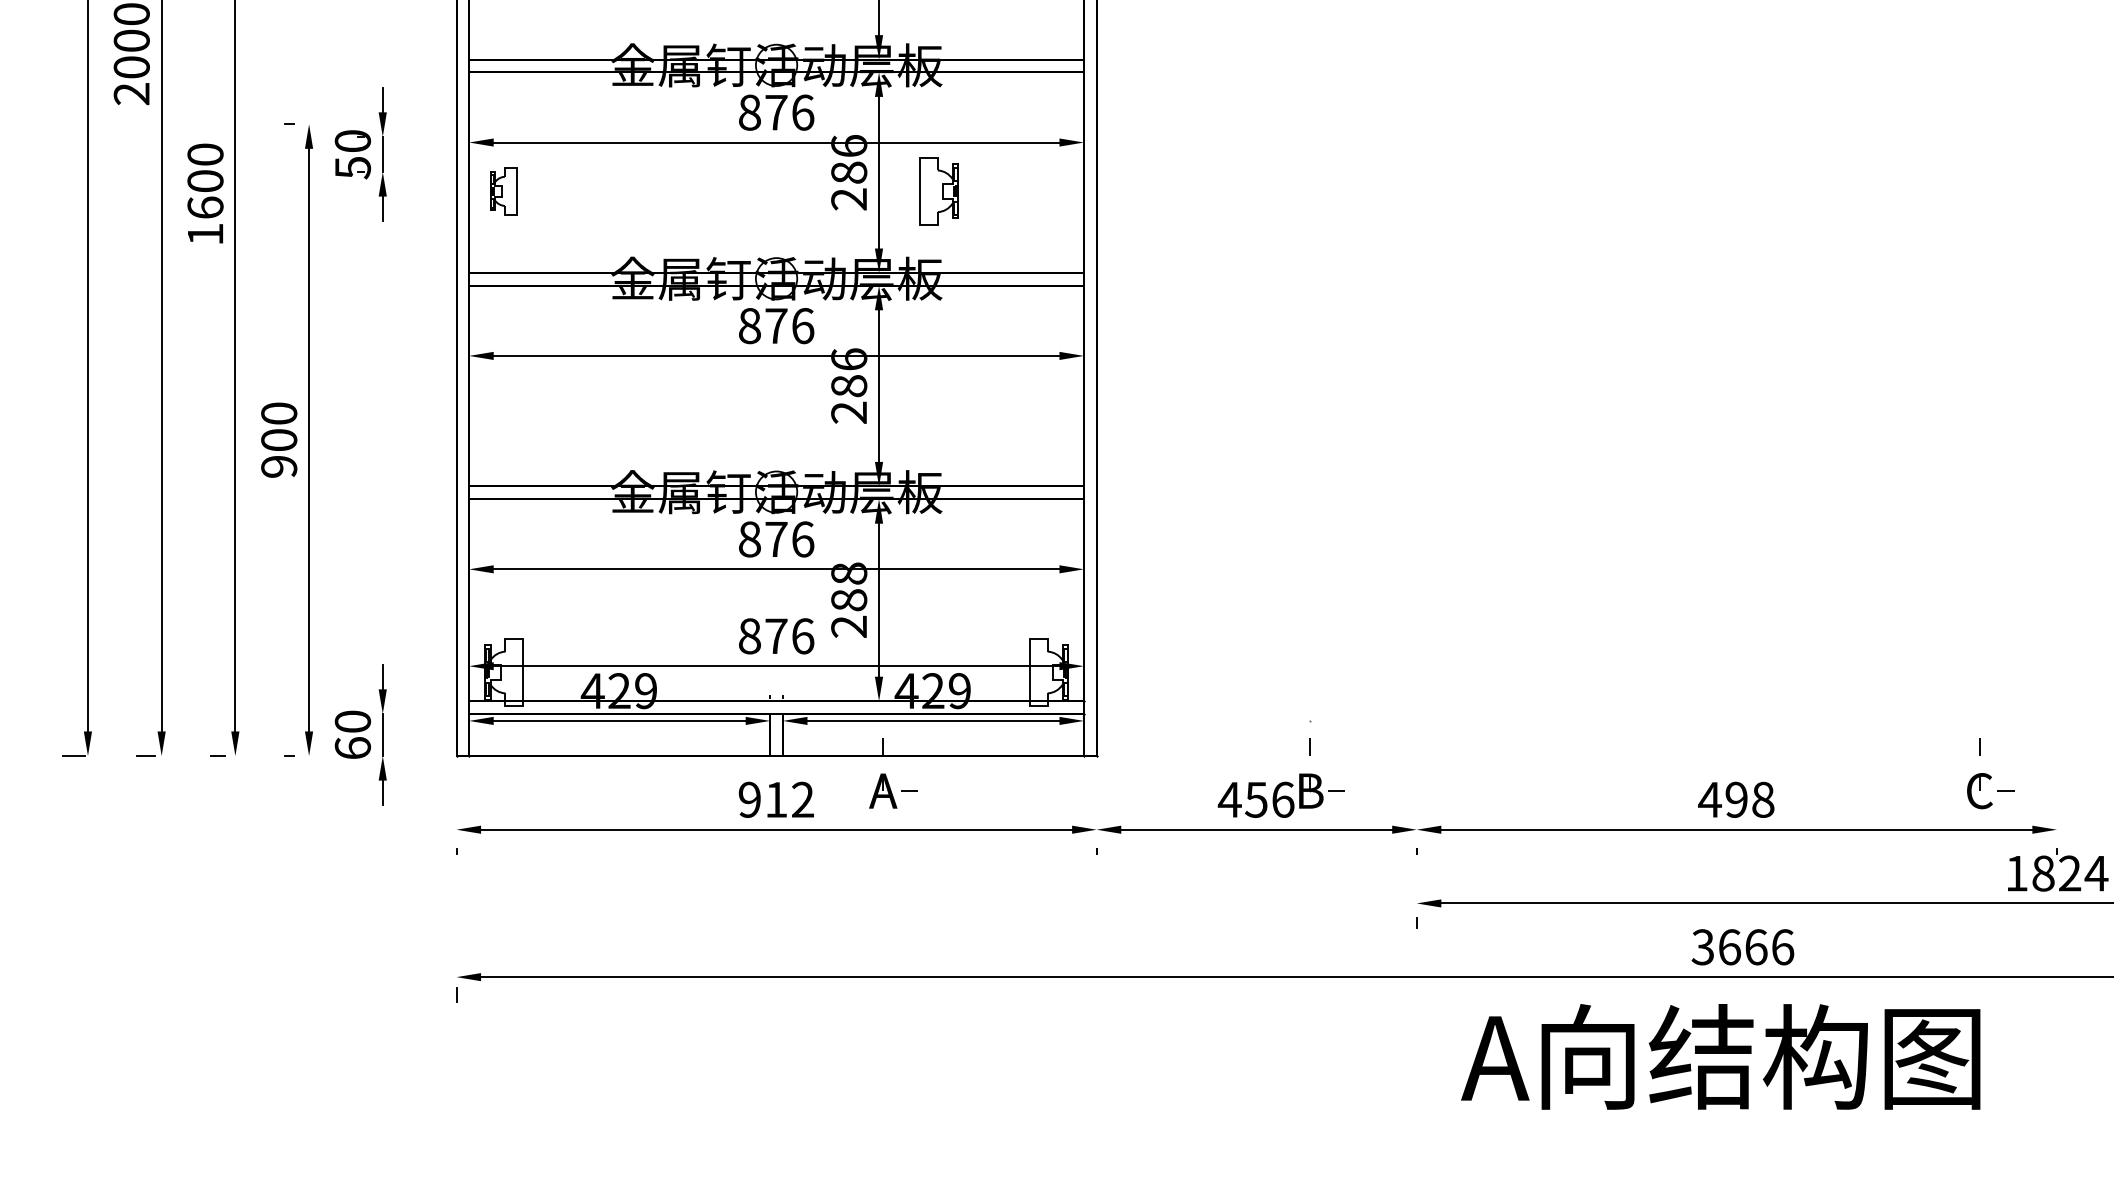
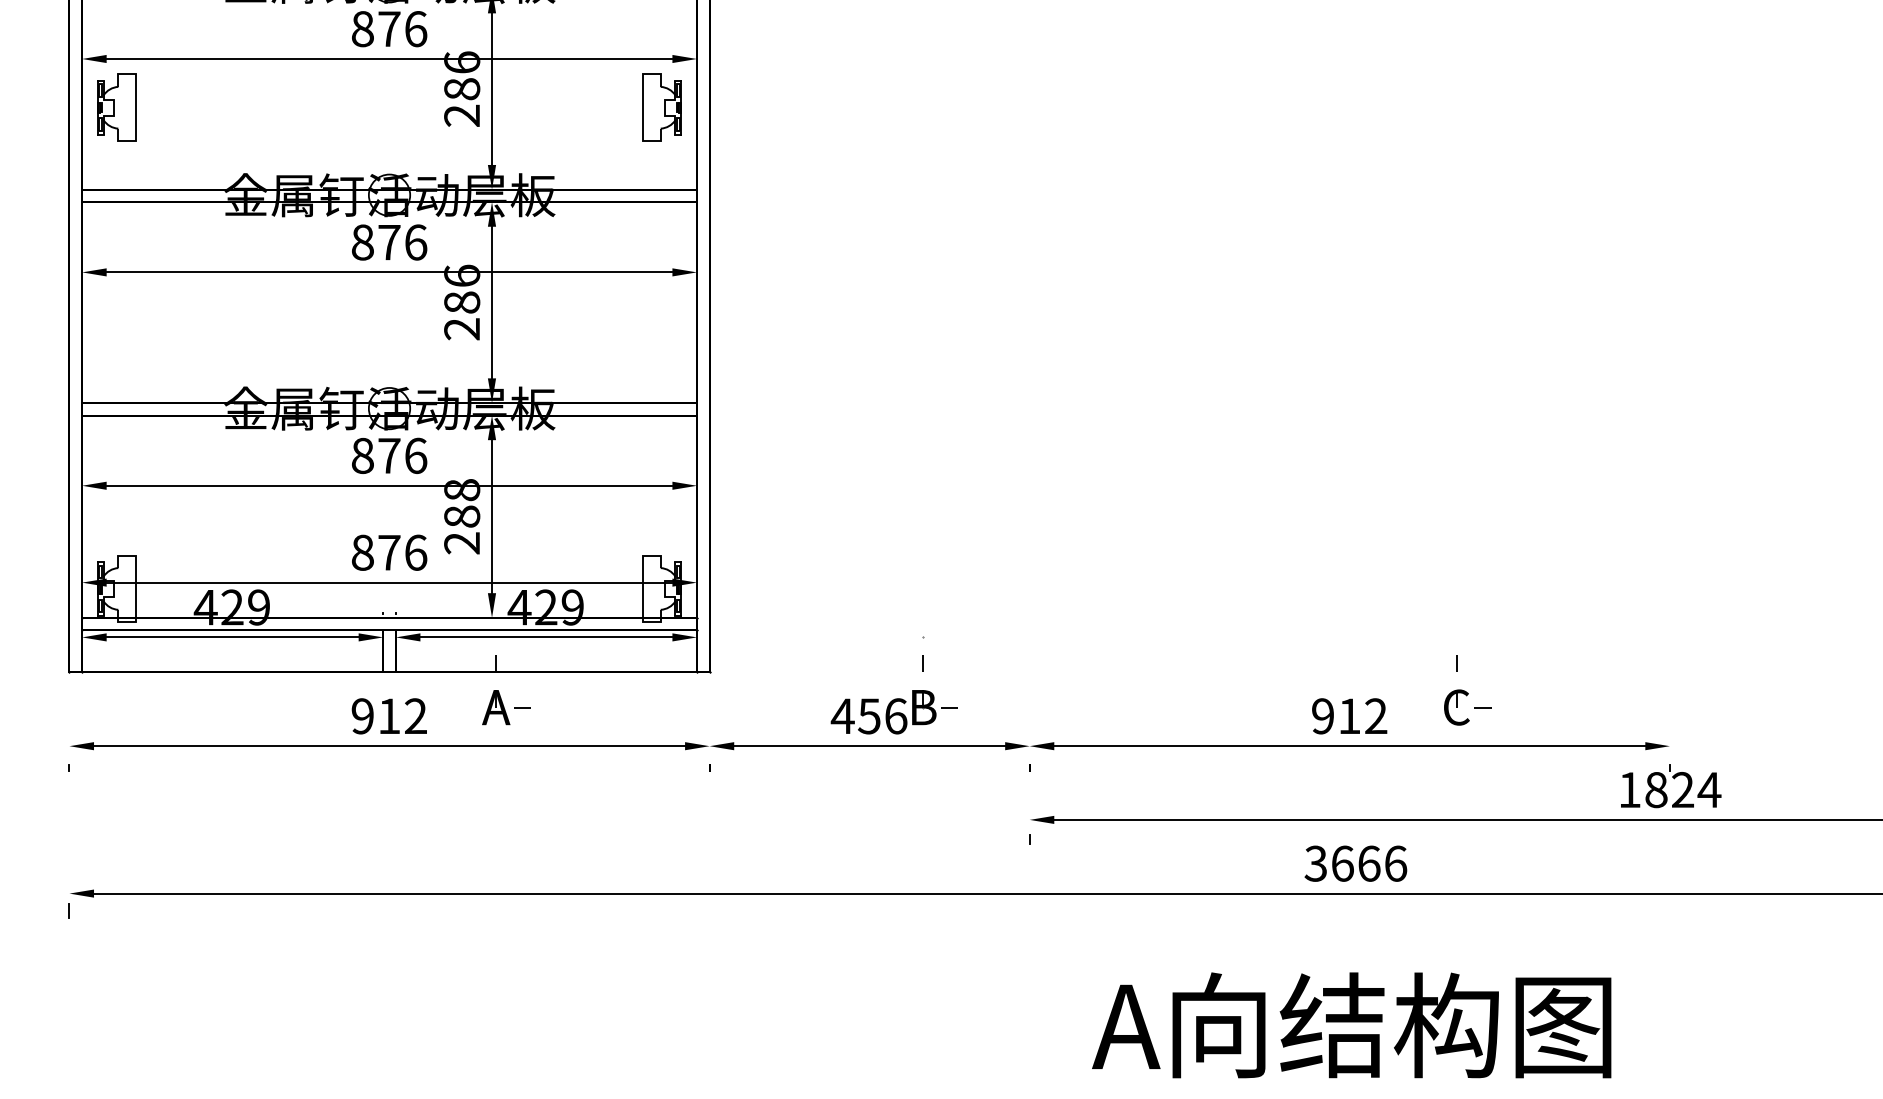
part: (503, 191) -> (116, 107), size x1.43
part: (938, 191) -> (661, 107), moved
part: (1990, 773) -> (1467, 689), moved
text: (1736, 799) -> (1349, 715), 498 -> 912
text: (1720, 1056) -> (1351, 1024), moved

